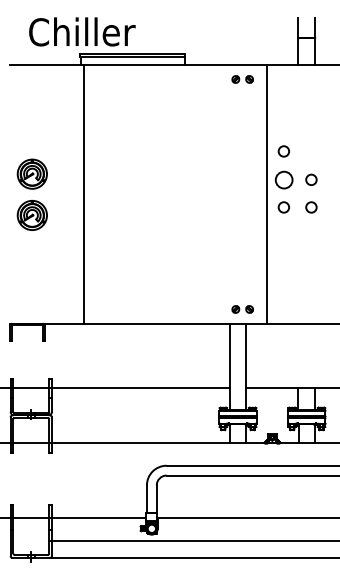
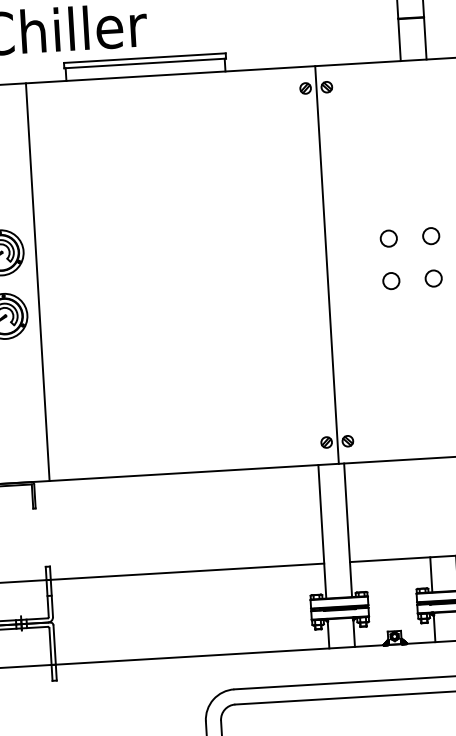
circle: (283, 151) -> (385, 194), removed
circle: (283, 179) -> (388, 238), size x0.62
line: (83, 194) -> (37, 282), moved
line: (266, 194) -> (326, 264), moved

